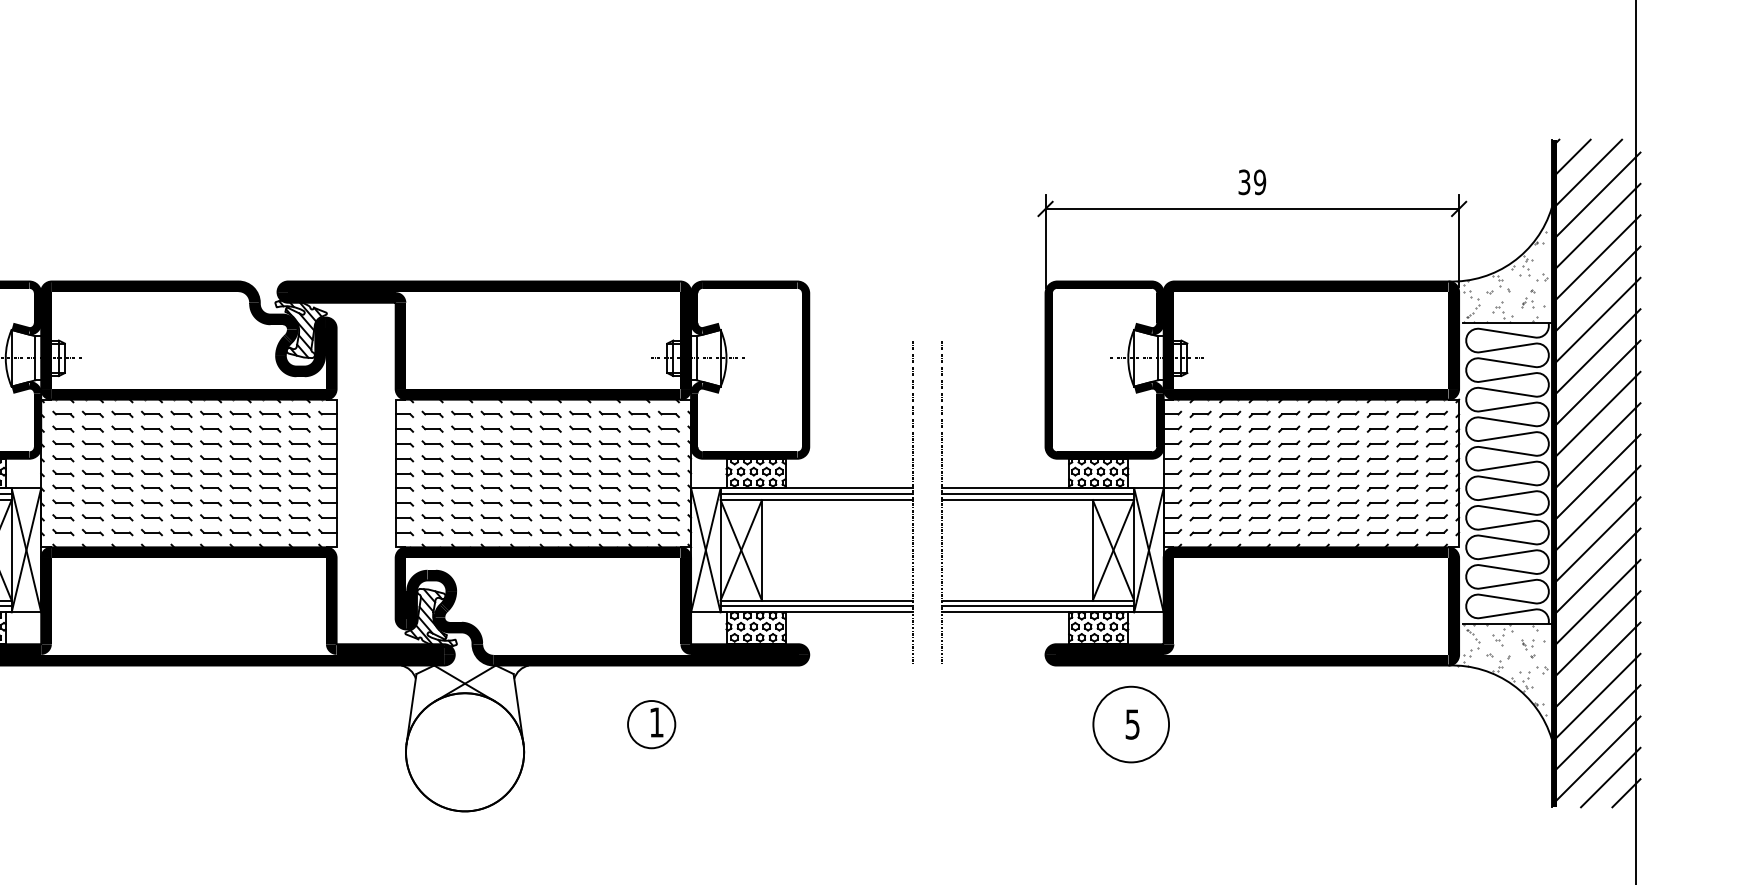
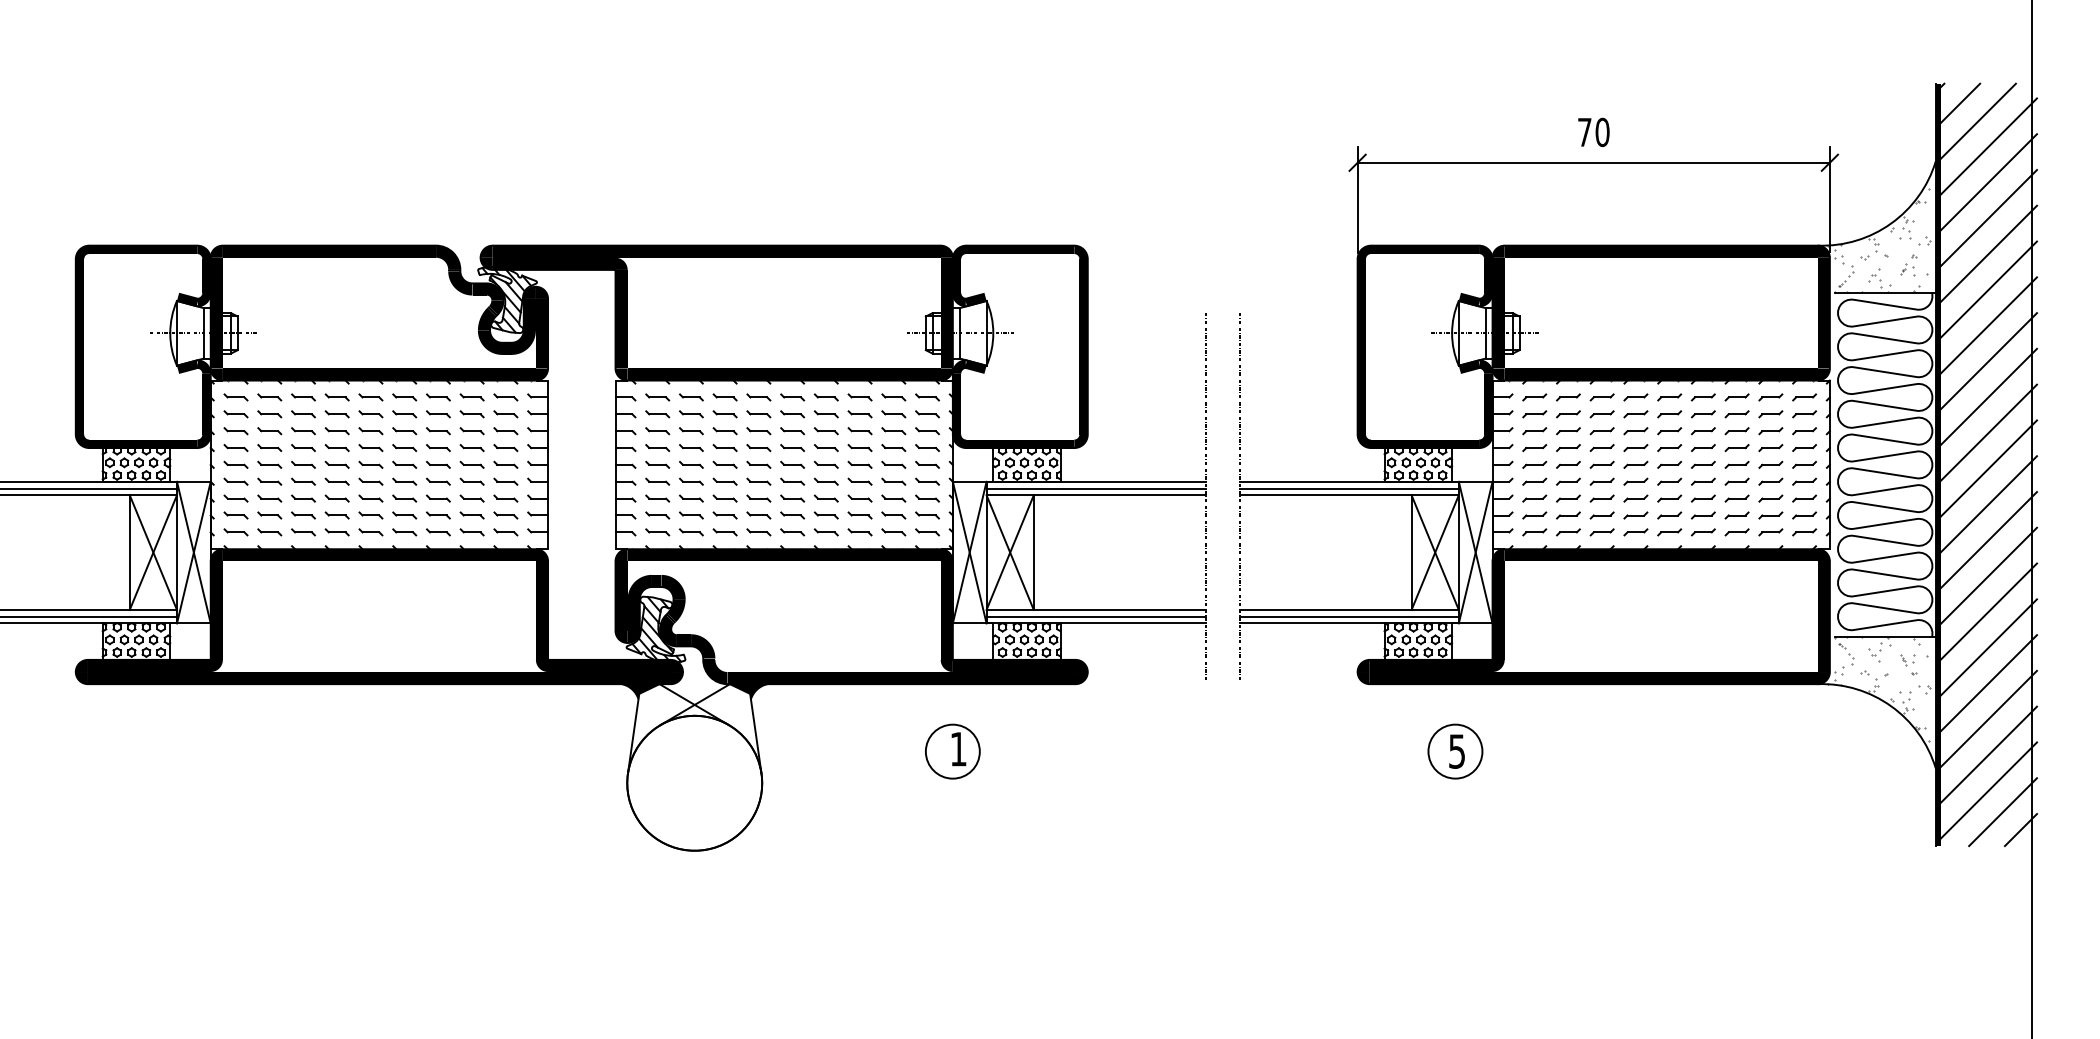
text: (1252, 182) -> (1593, 132), 39 -> 70
fill: (417, 671) -> (640, 691), added
fill: (512, 671) -> (748, 691), added
part: (651, 724) -> (952, 751), moved
circle: (1131, 724) -> (1455, 751), size x0.62

